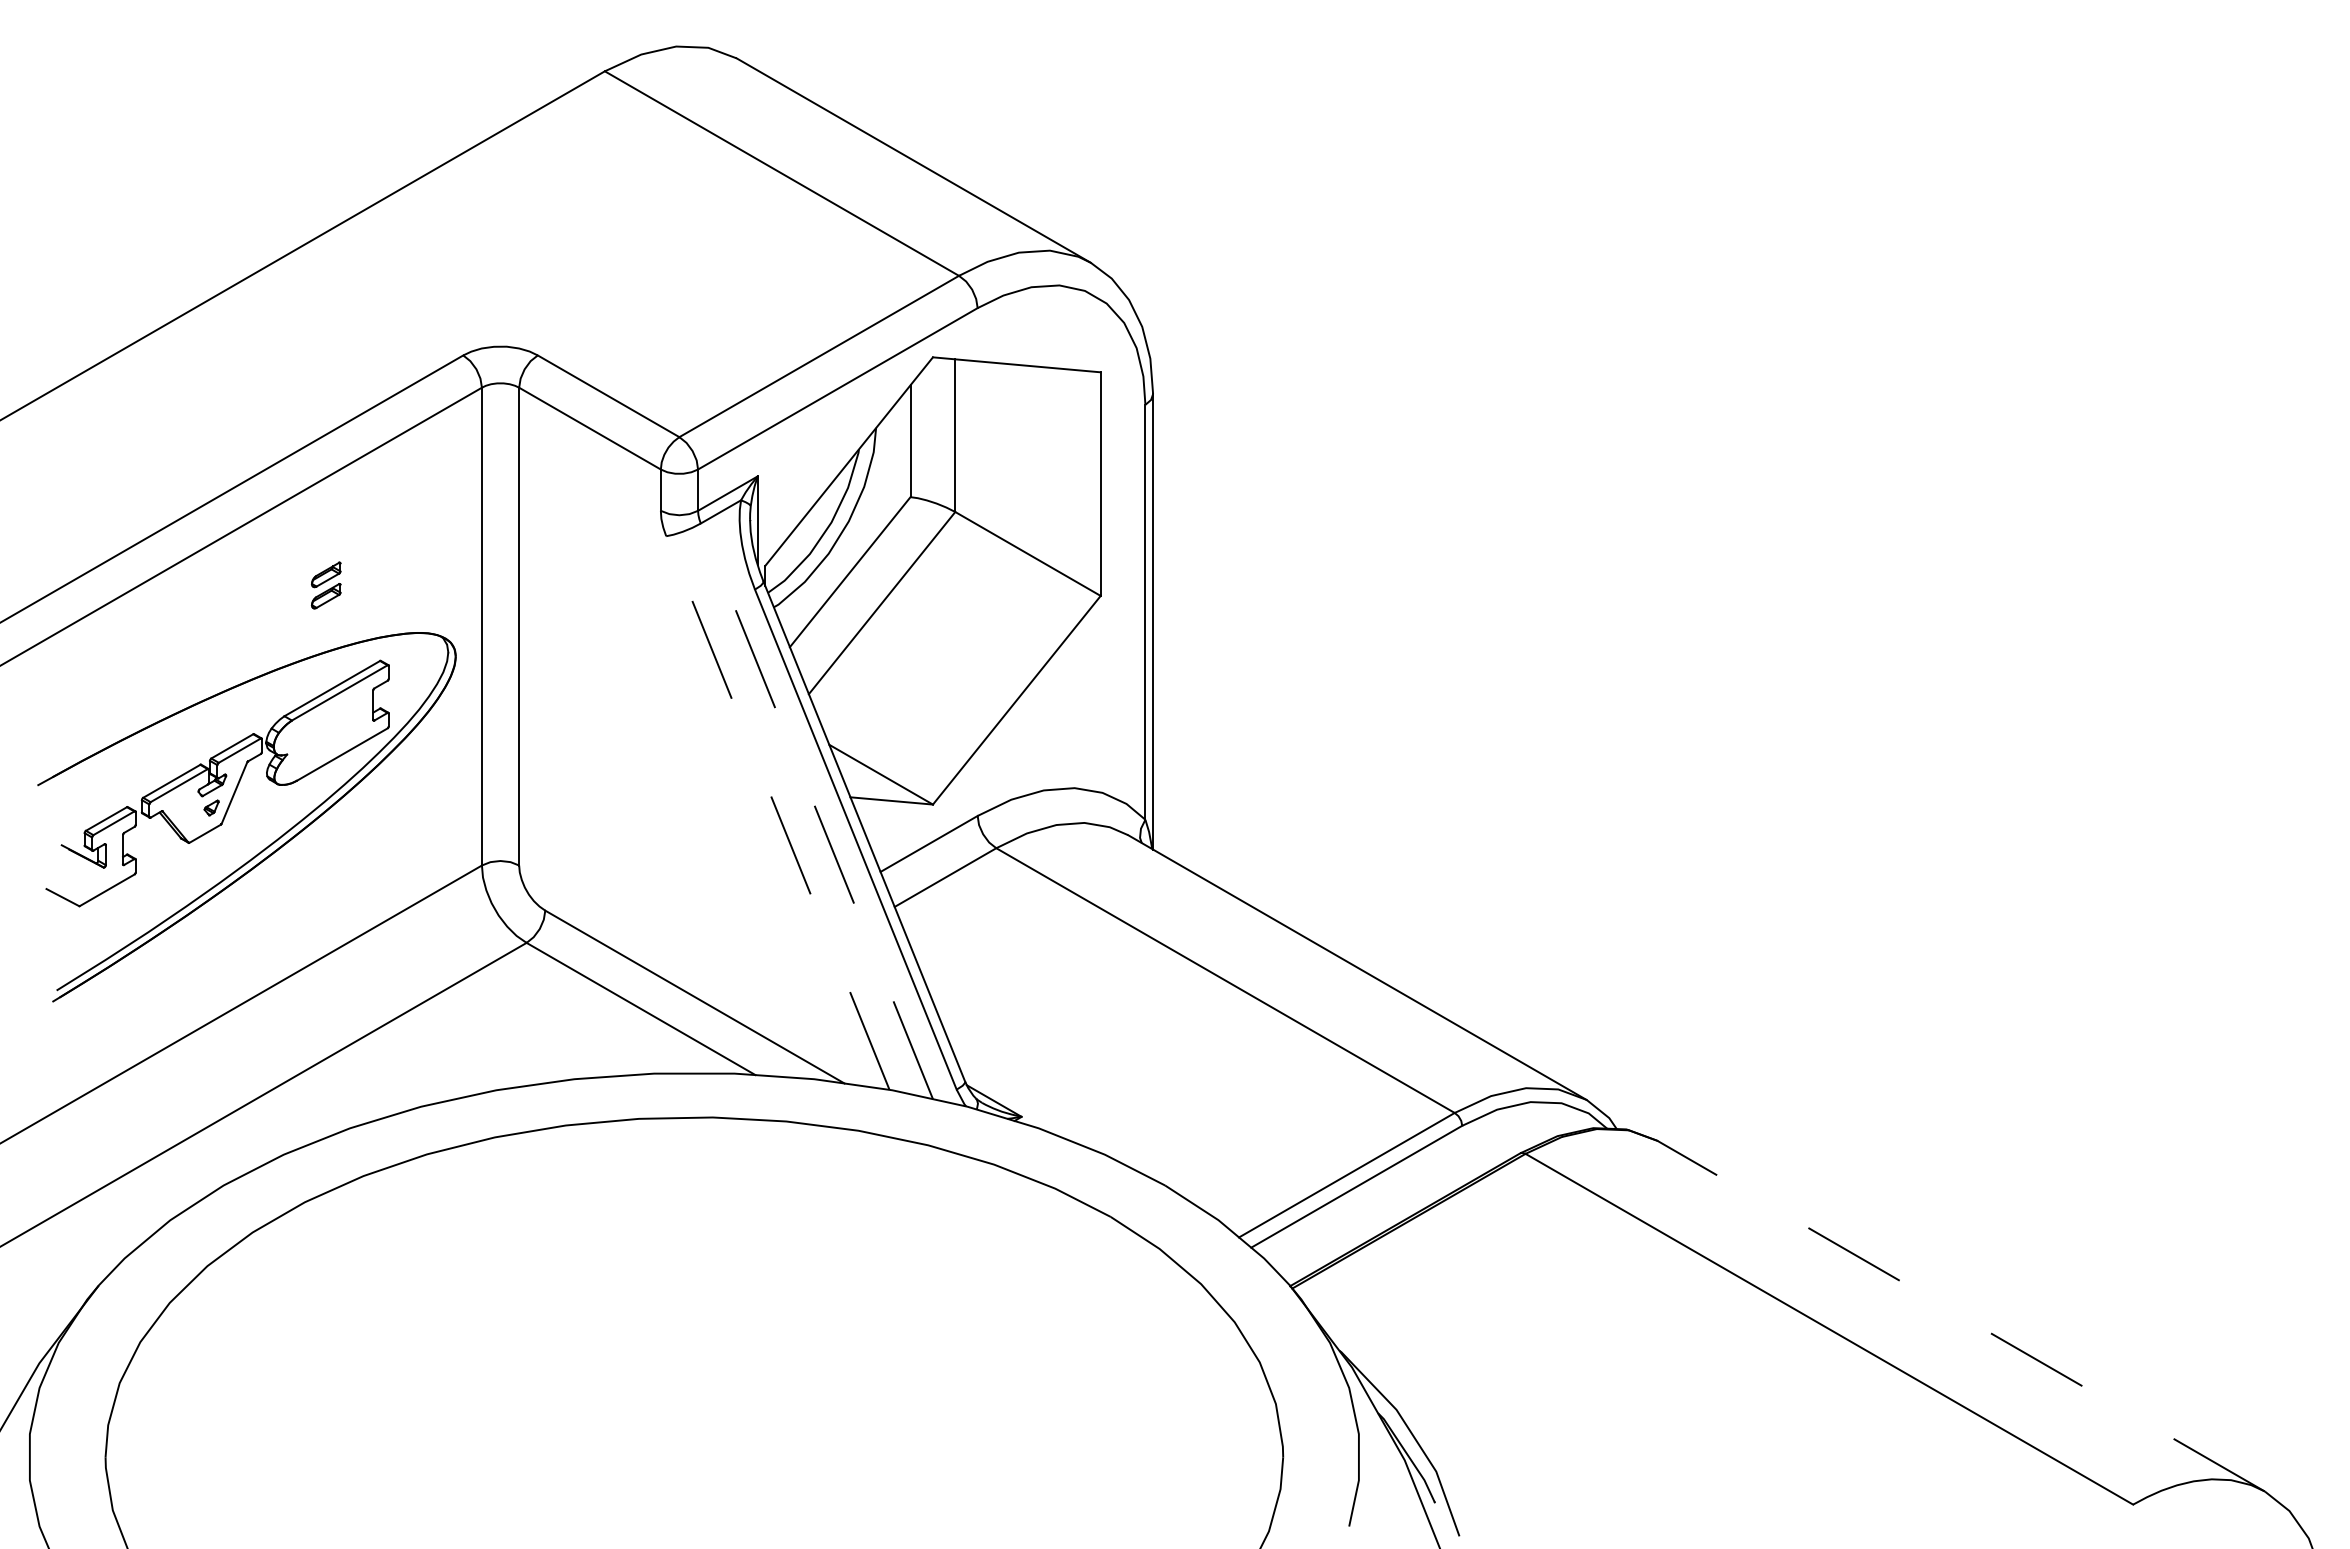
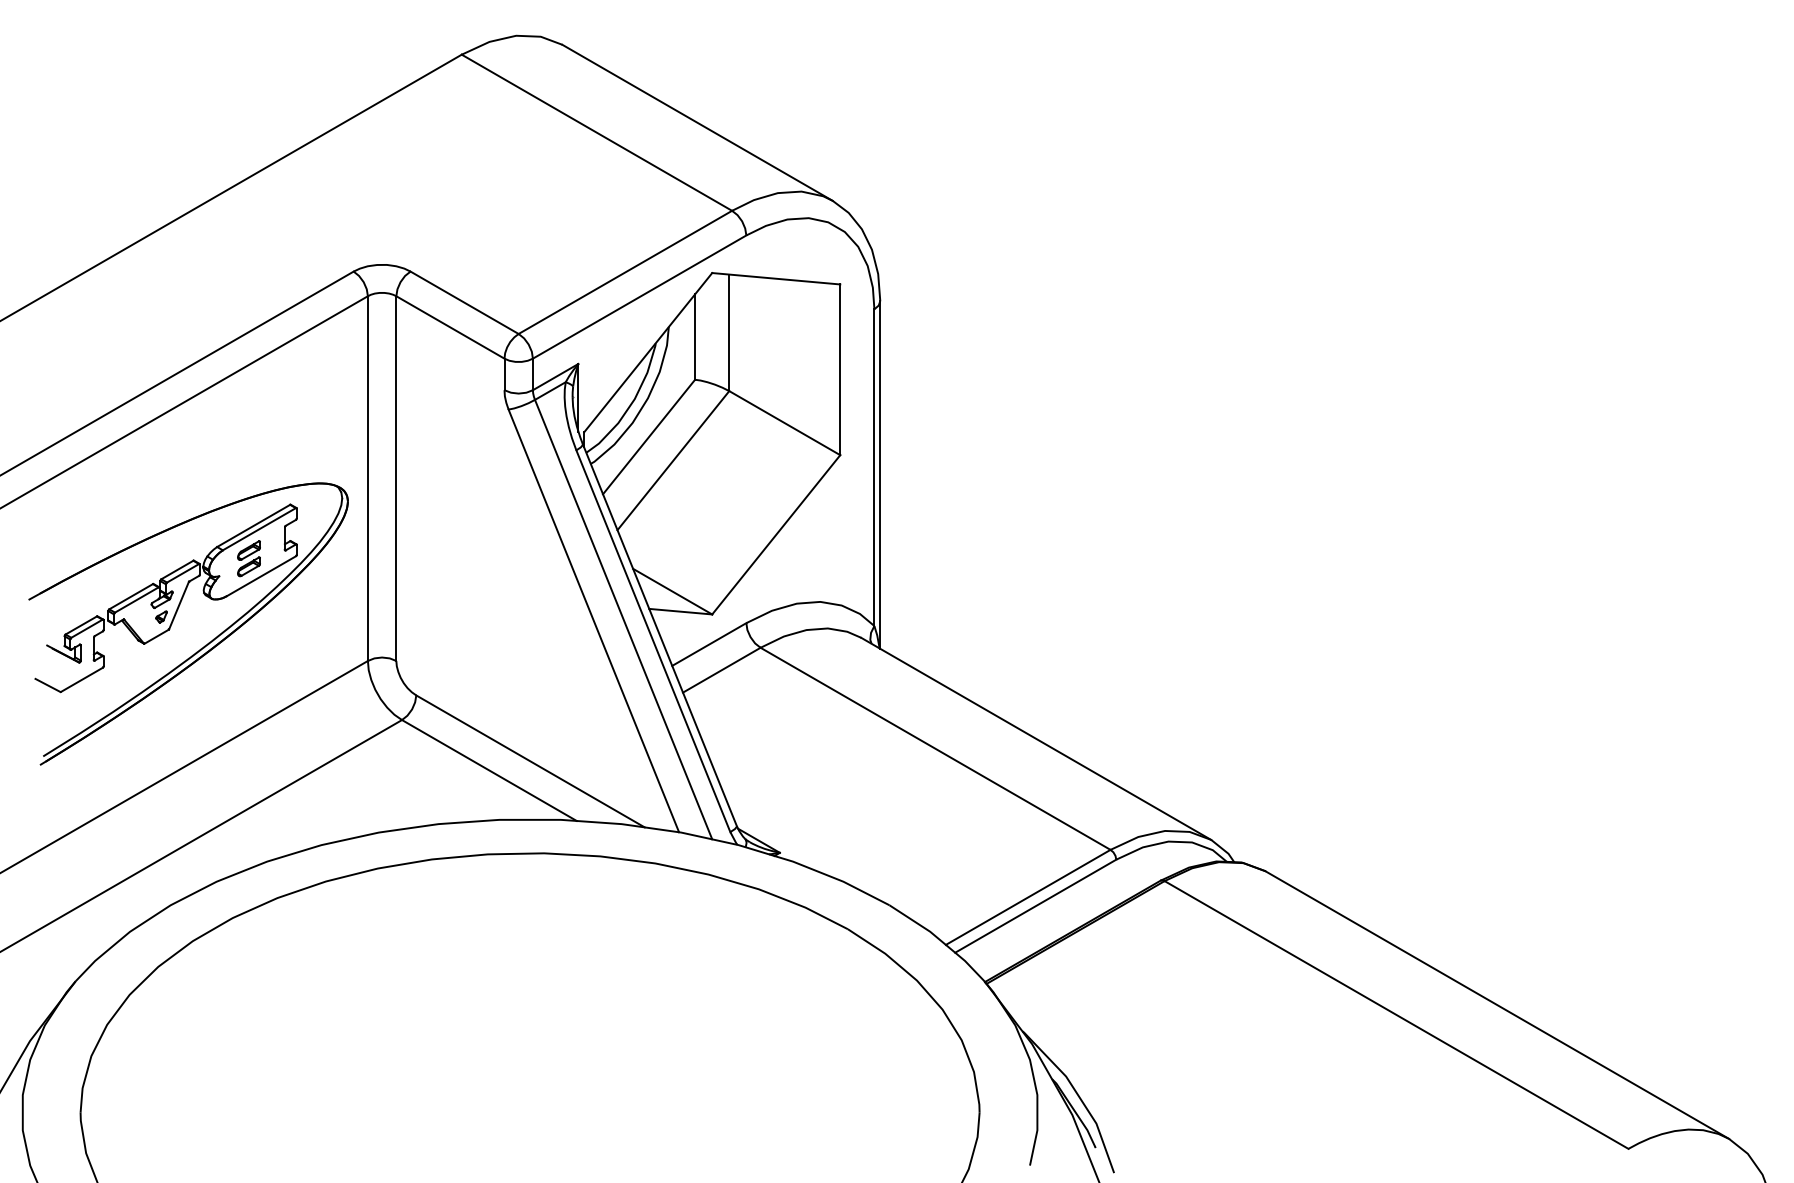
part: (326, 585) -> (249, 558), moved
line: (816, 810) -> (623, 618), dashed -> solid
line: (777, 812) -> (593, 620), dashed -> solid
line: (1961, 1316) -> (1497, 1005), dashed -> solid

